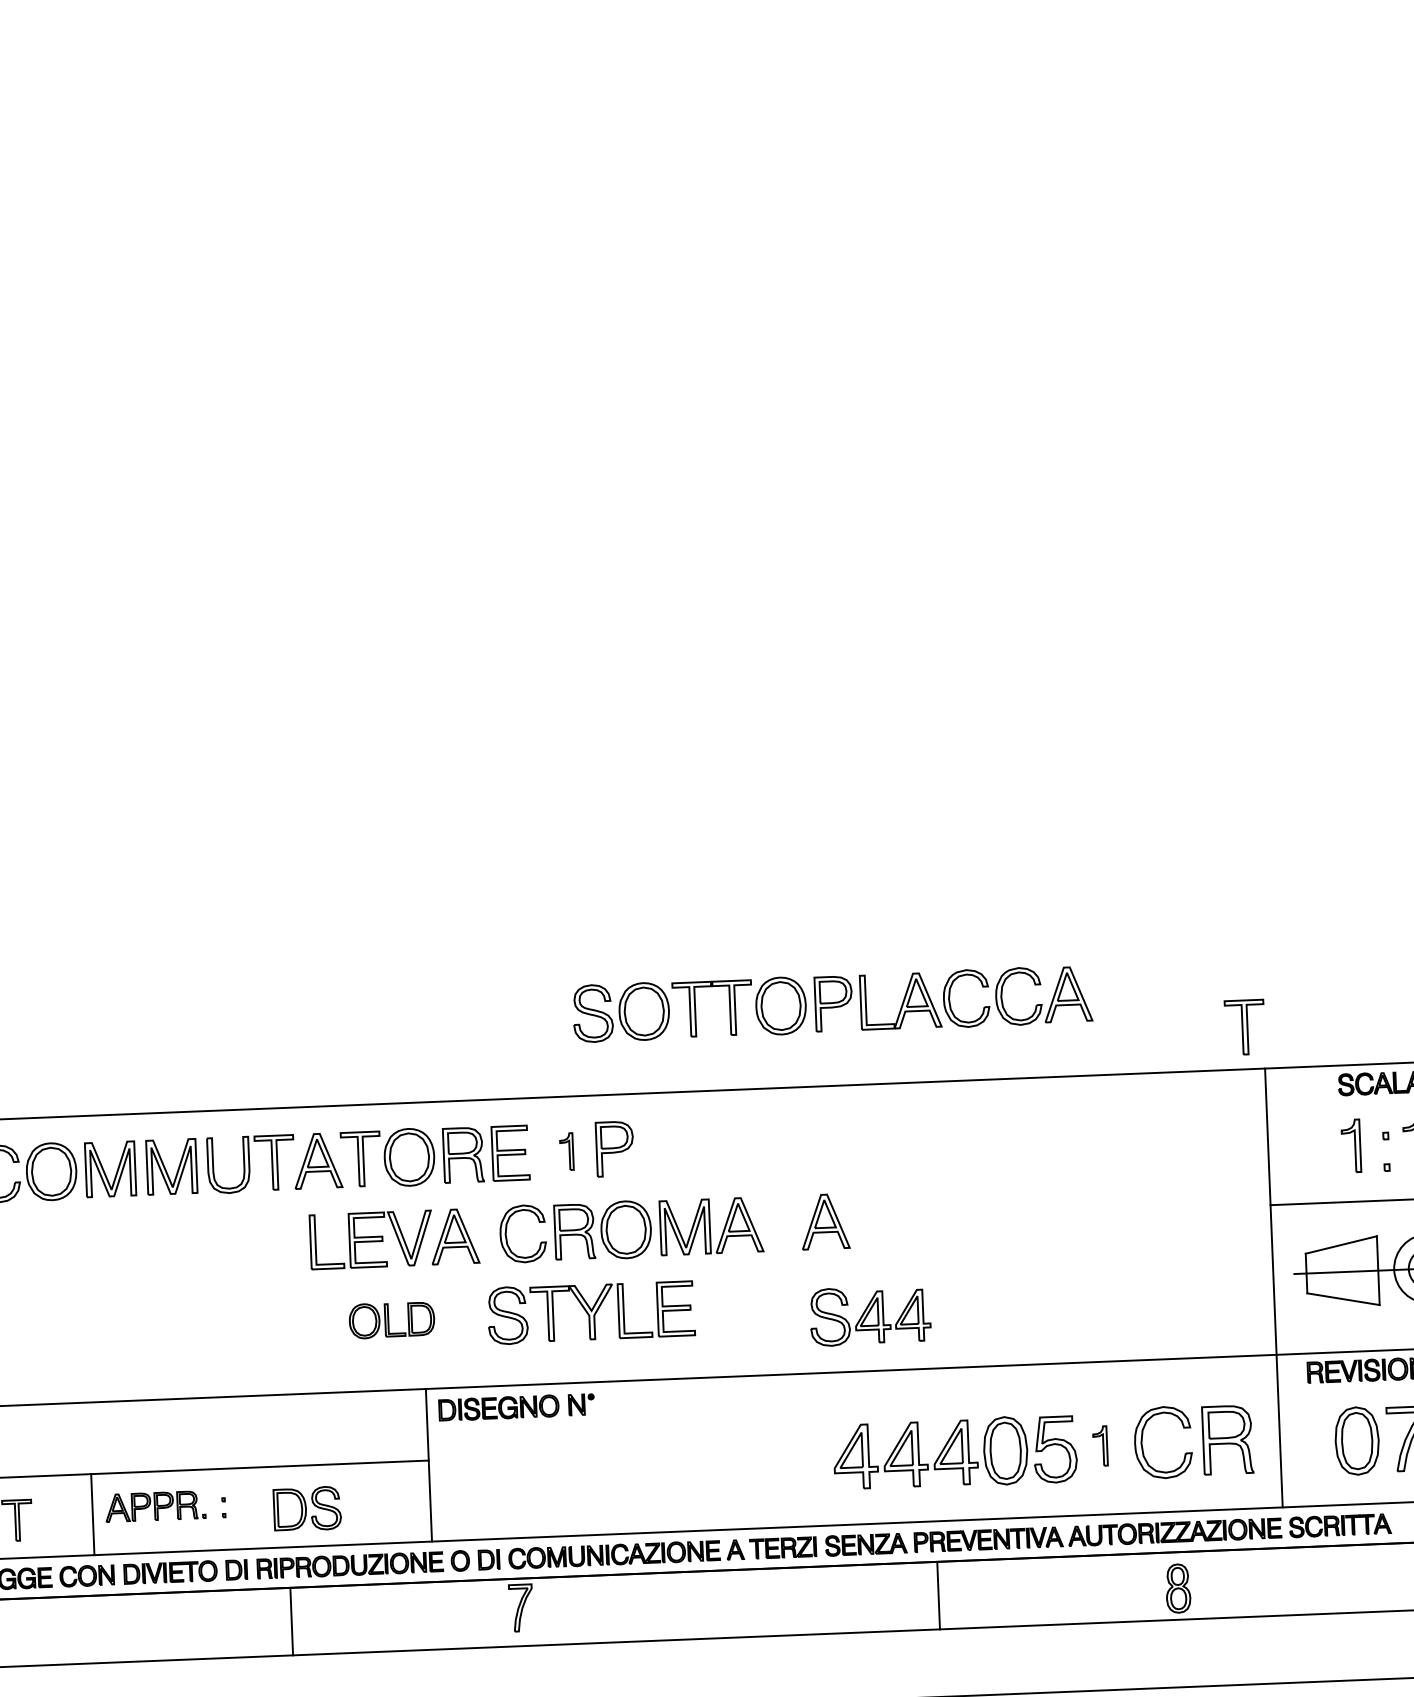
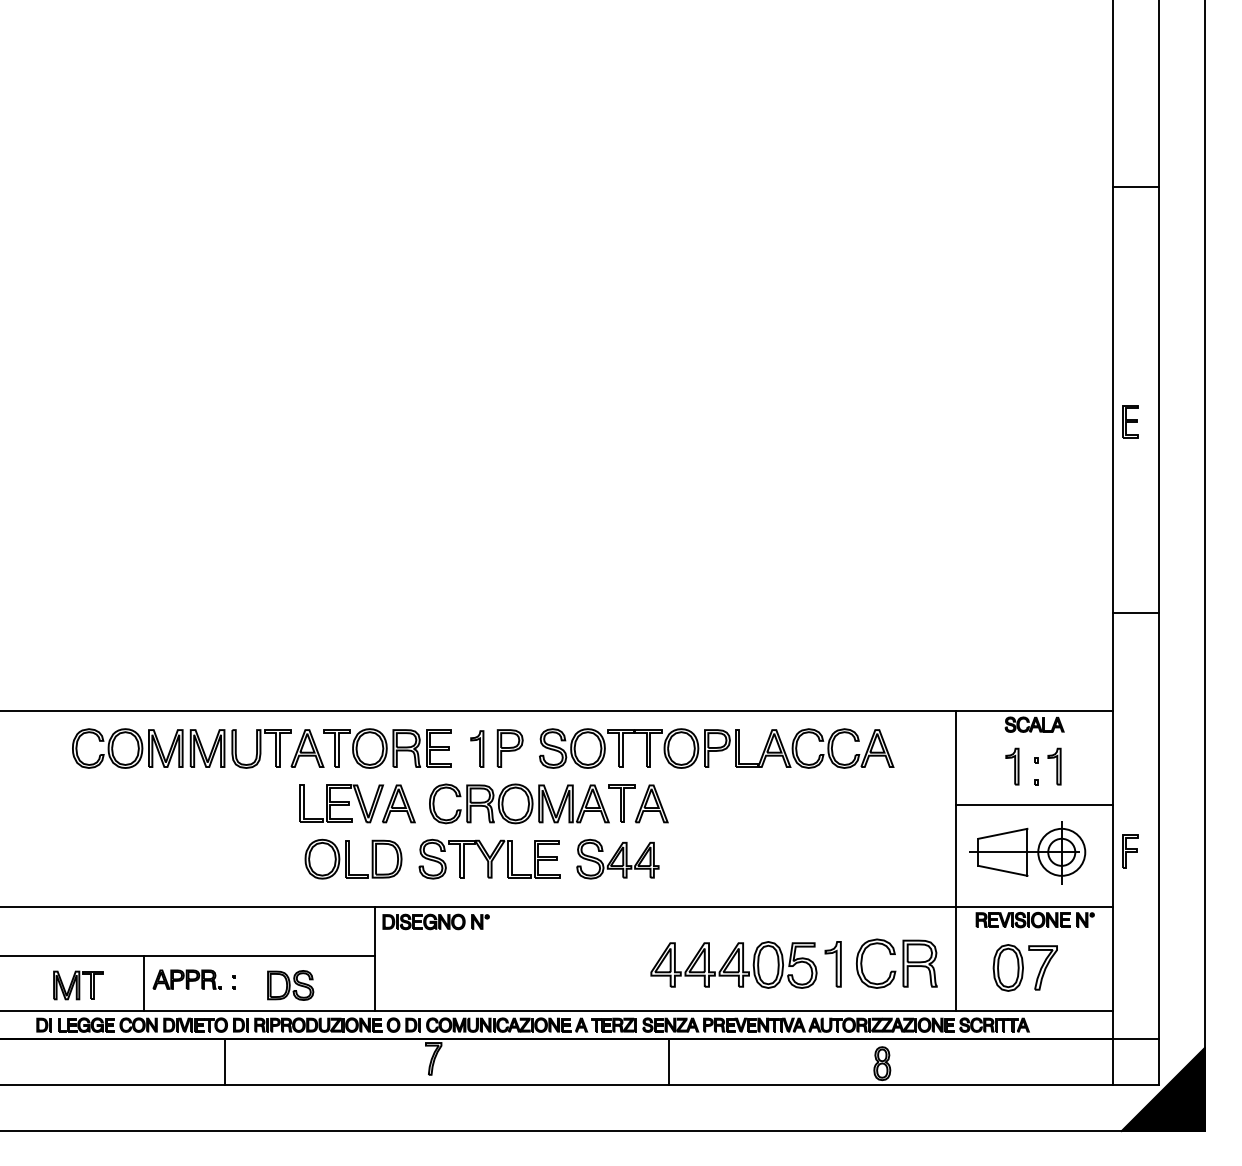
part: (832, 1003) -> (716, 748), moved
part: (1243, 1026) -> (621, 803), moved
part: (567, 1150) -> (477, 748), size x1.43
part: (869, 1316) -> (617, 859), moved
part: (391, 1319) -> (353, 858), size x1.67
part: (1099, 1446) -> (832, 964), size x1.67
line: (938, 1595) -> (668, 1061), moved
line: (291, 1621) -> (224, 1061), moved

